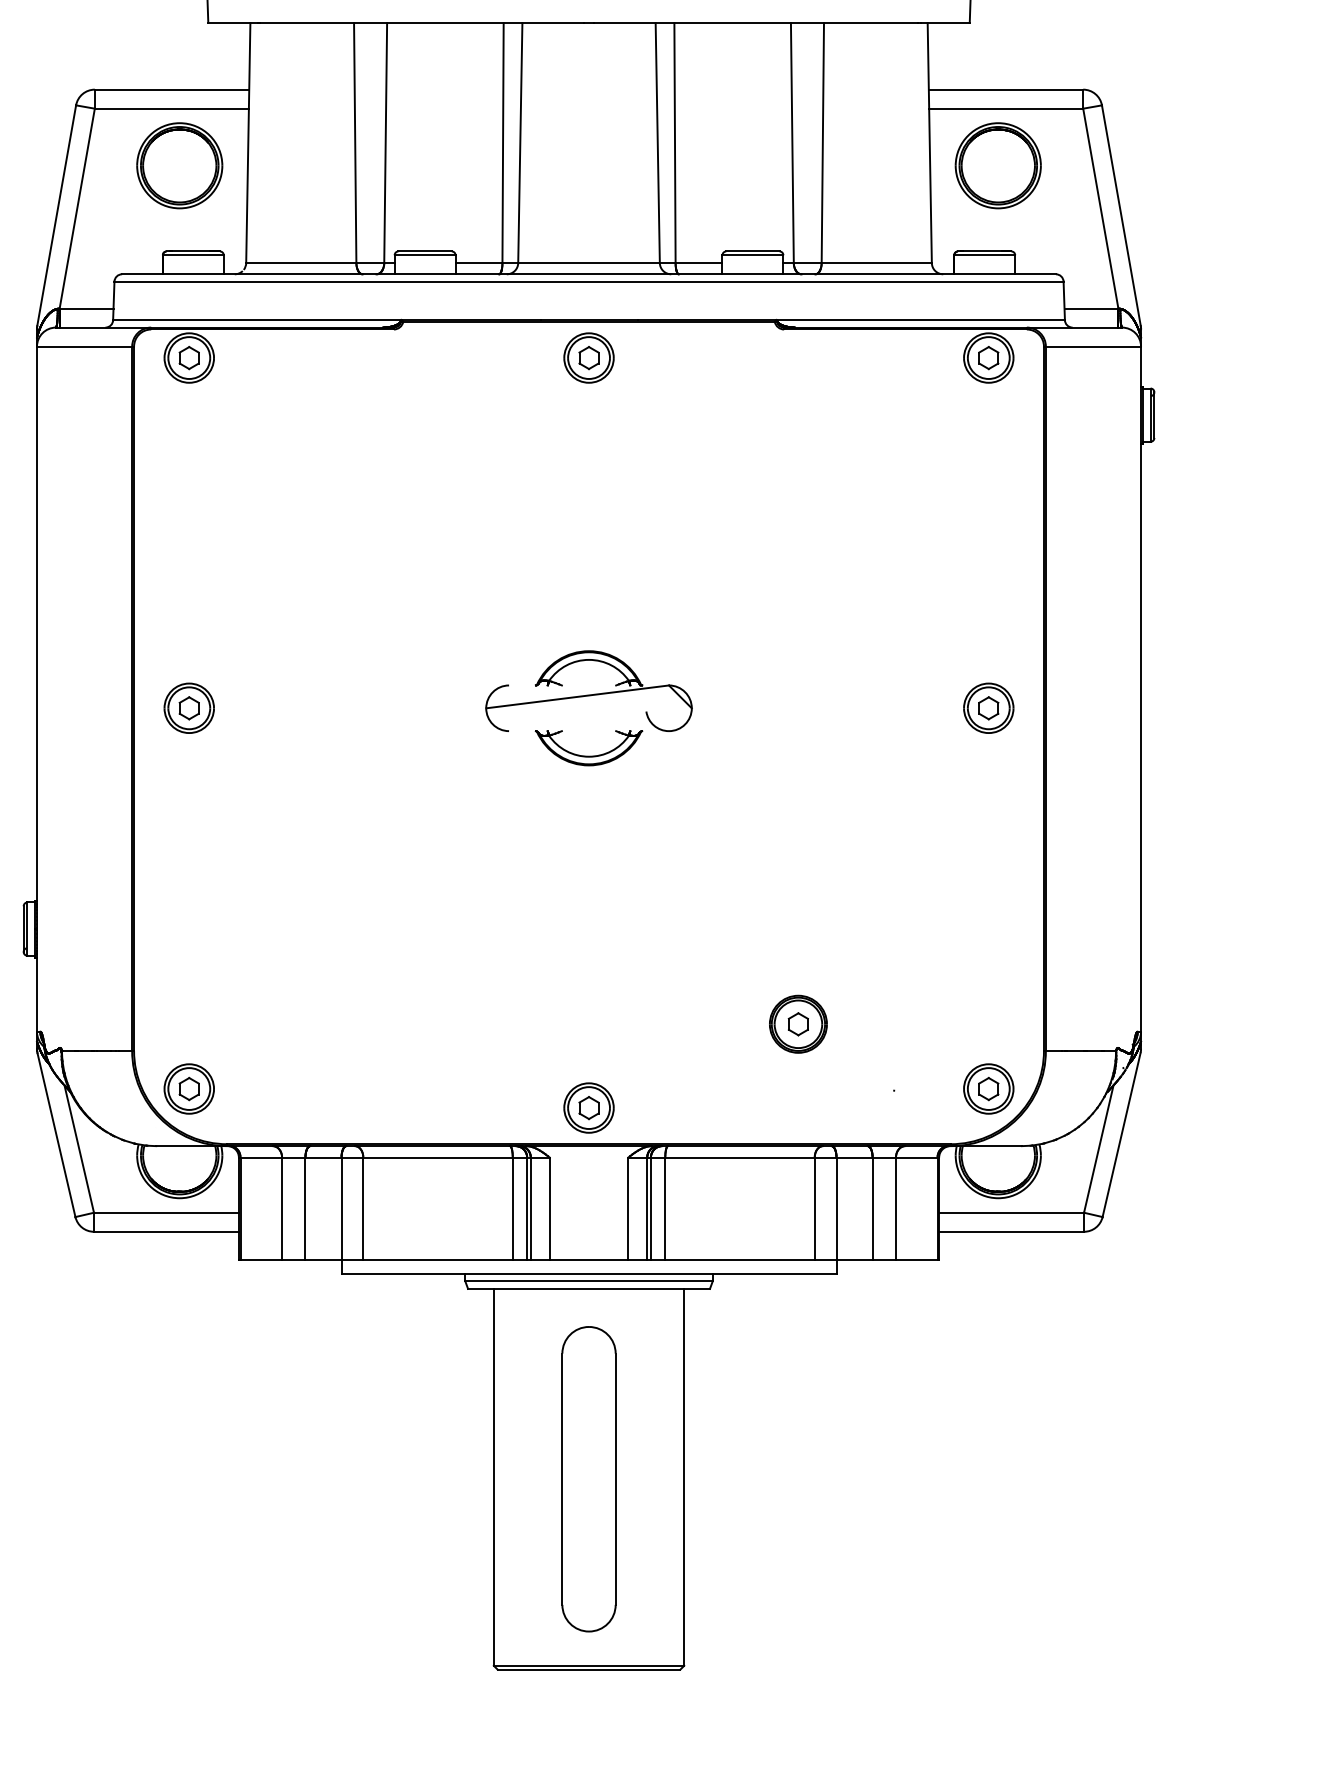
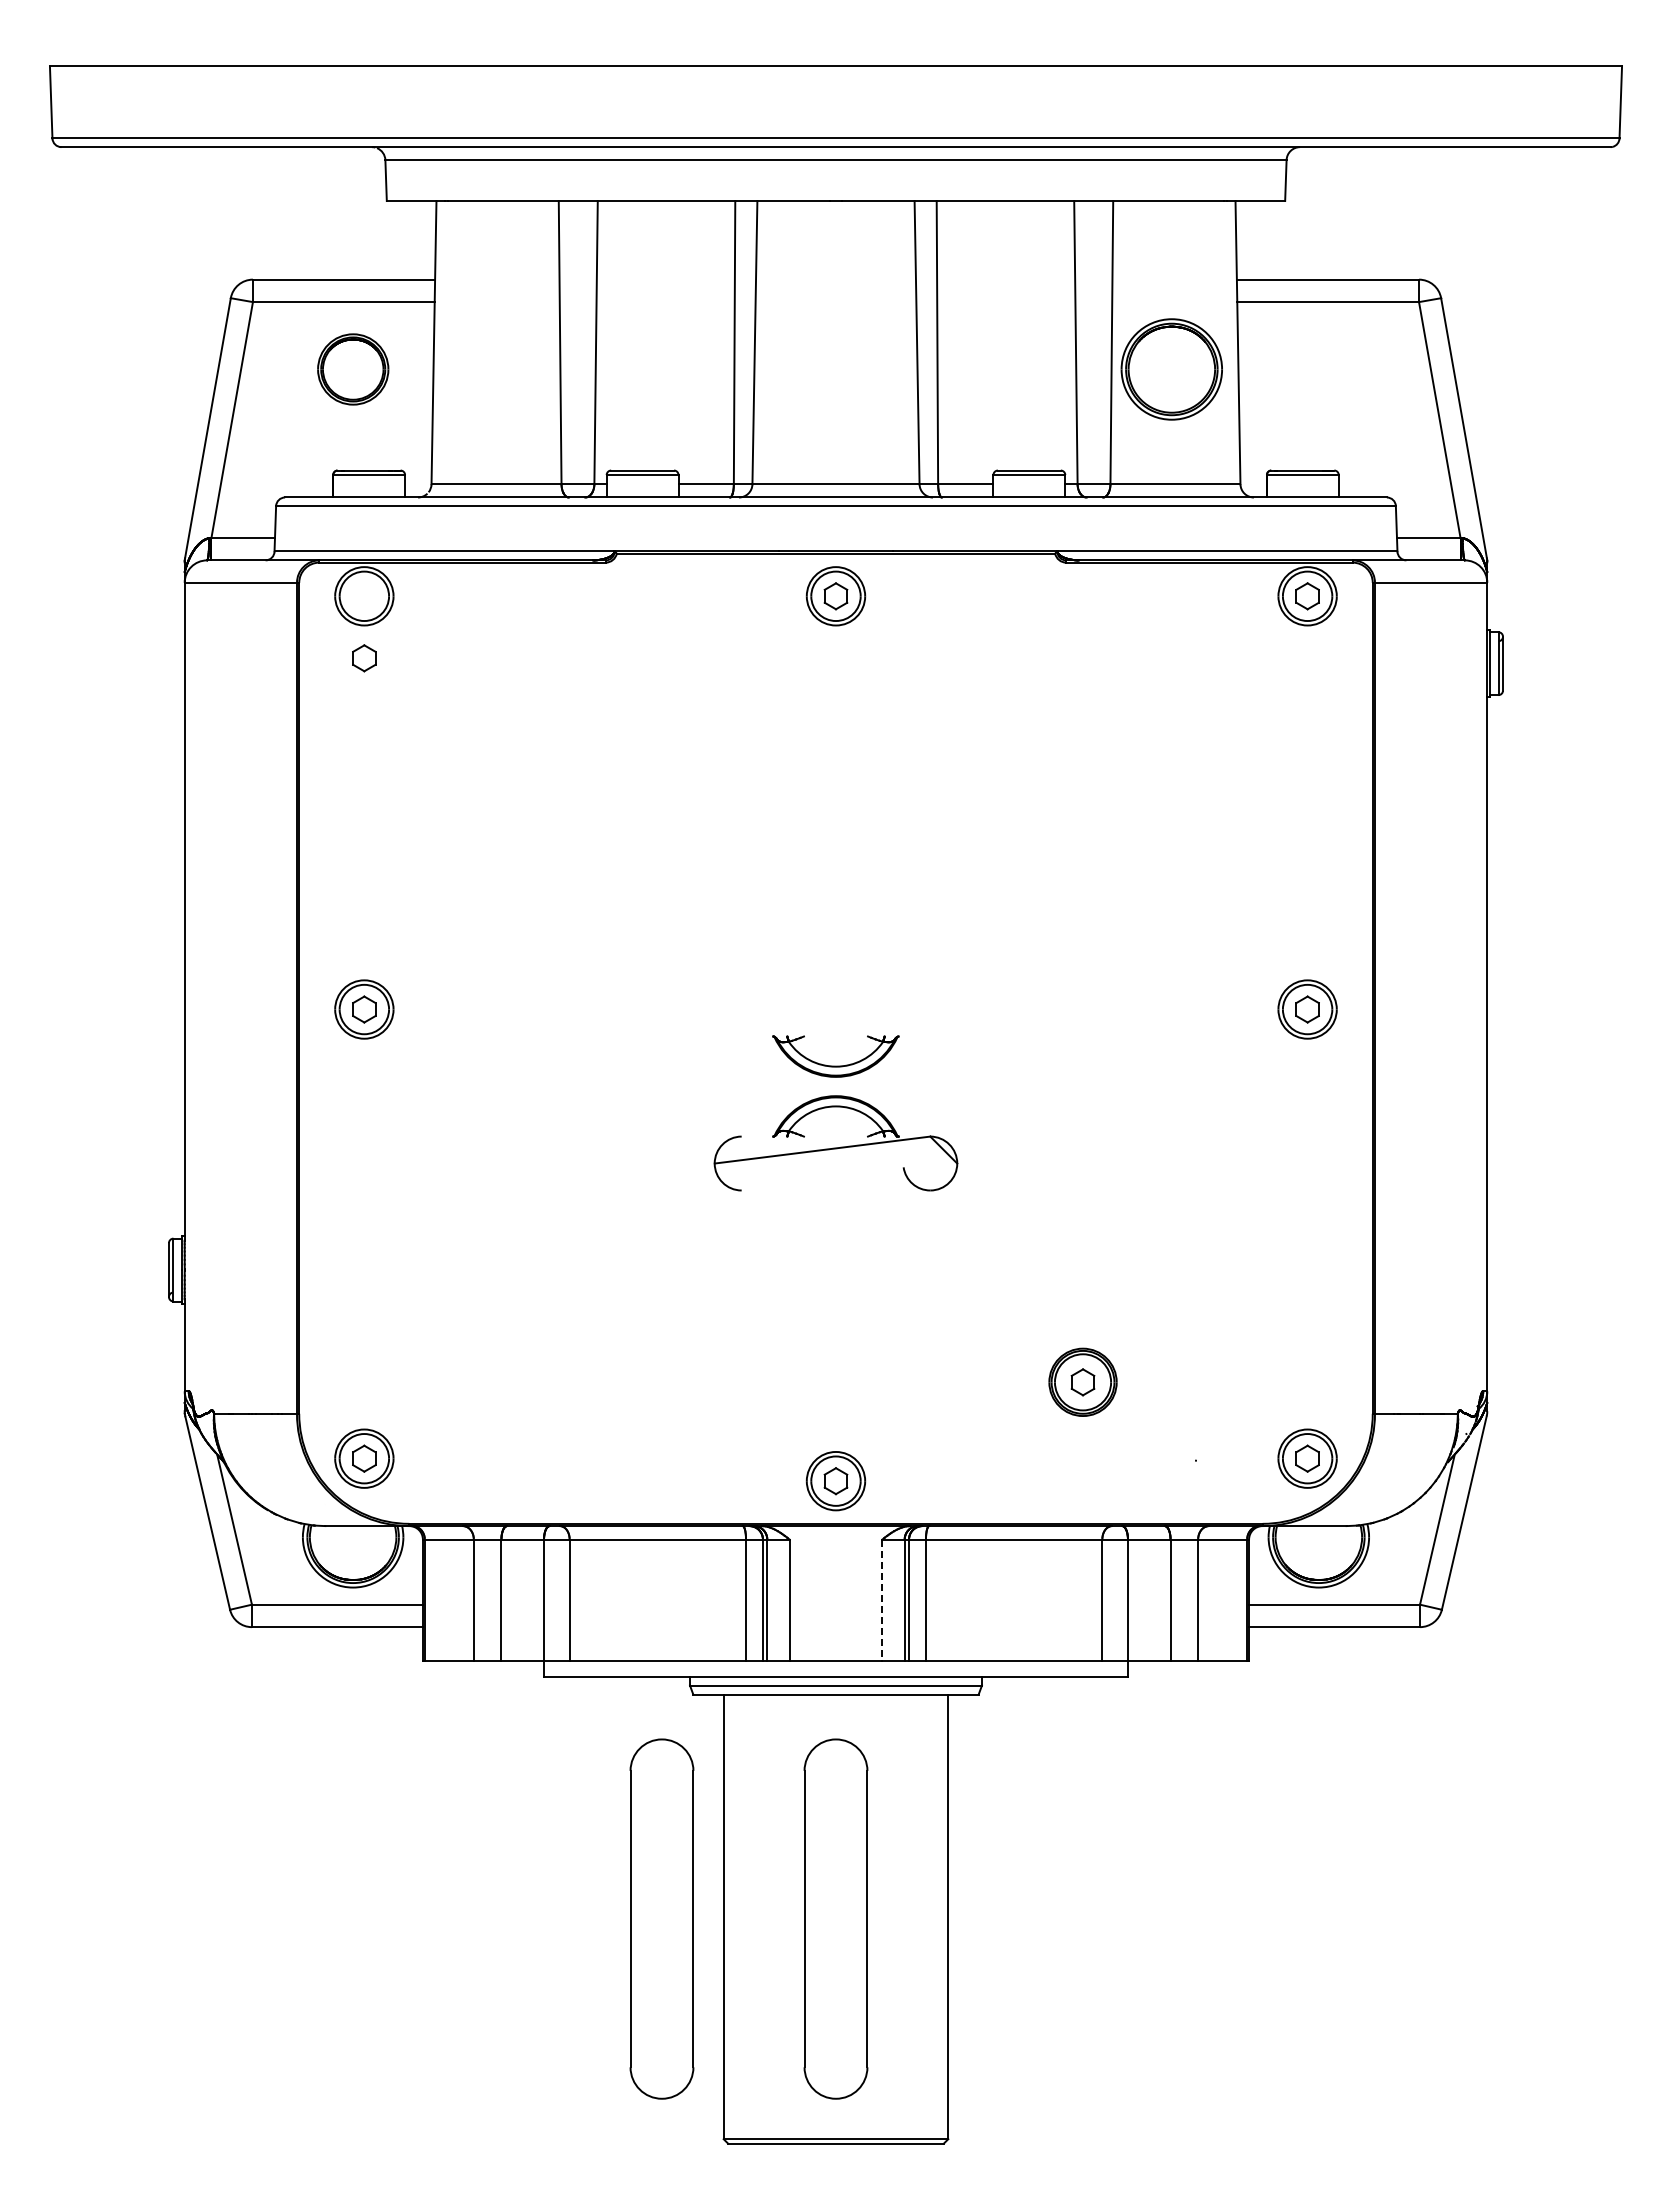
part: (180, 165) -> (353, 369), size x0.7
part: (998, 165) -> (1171, 369), moved
part: (189, 358) -> (364, 658), moved
part: (588, 691) -> (835, 1143), moved
line: (628, 1209) -> (882, 1600), solid -> dashed
part: (441, 1478) -> (661, 1918), added

